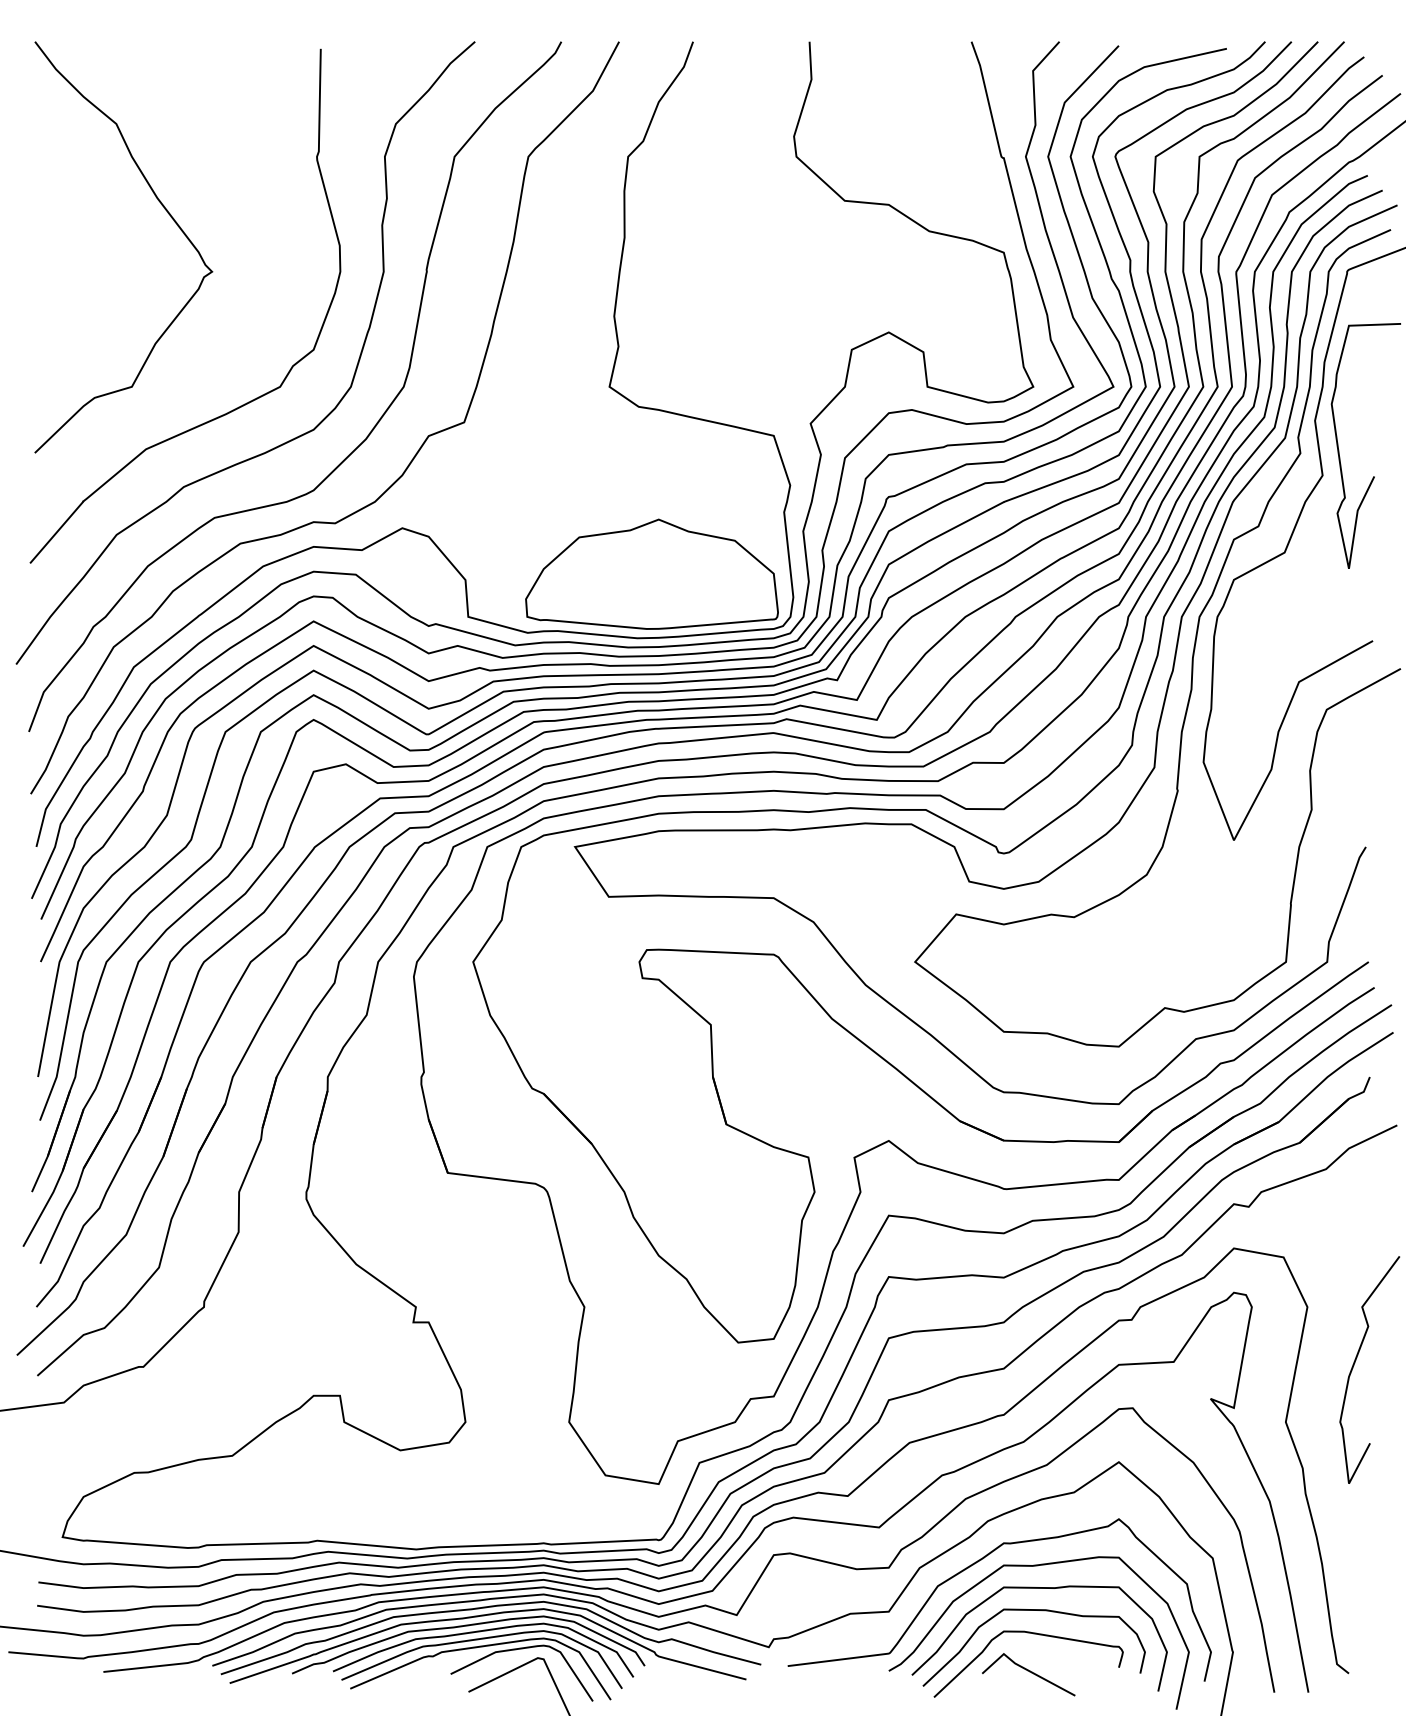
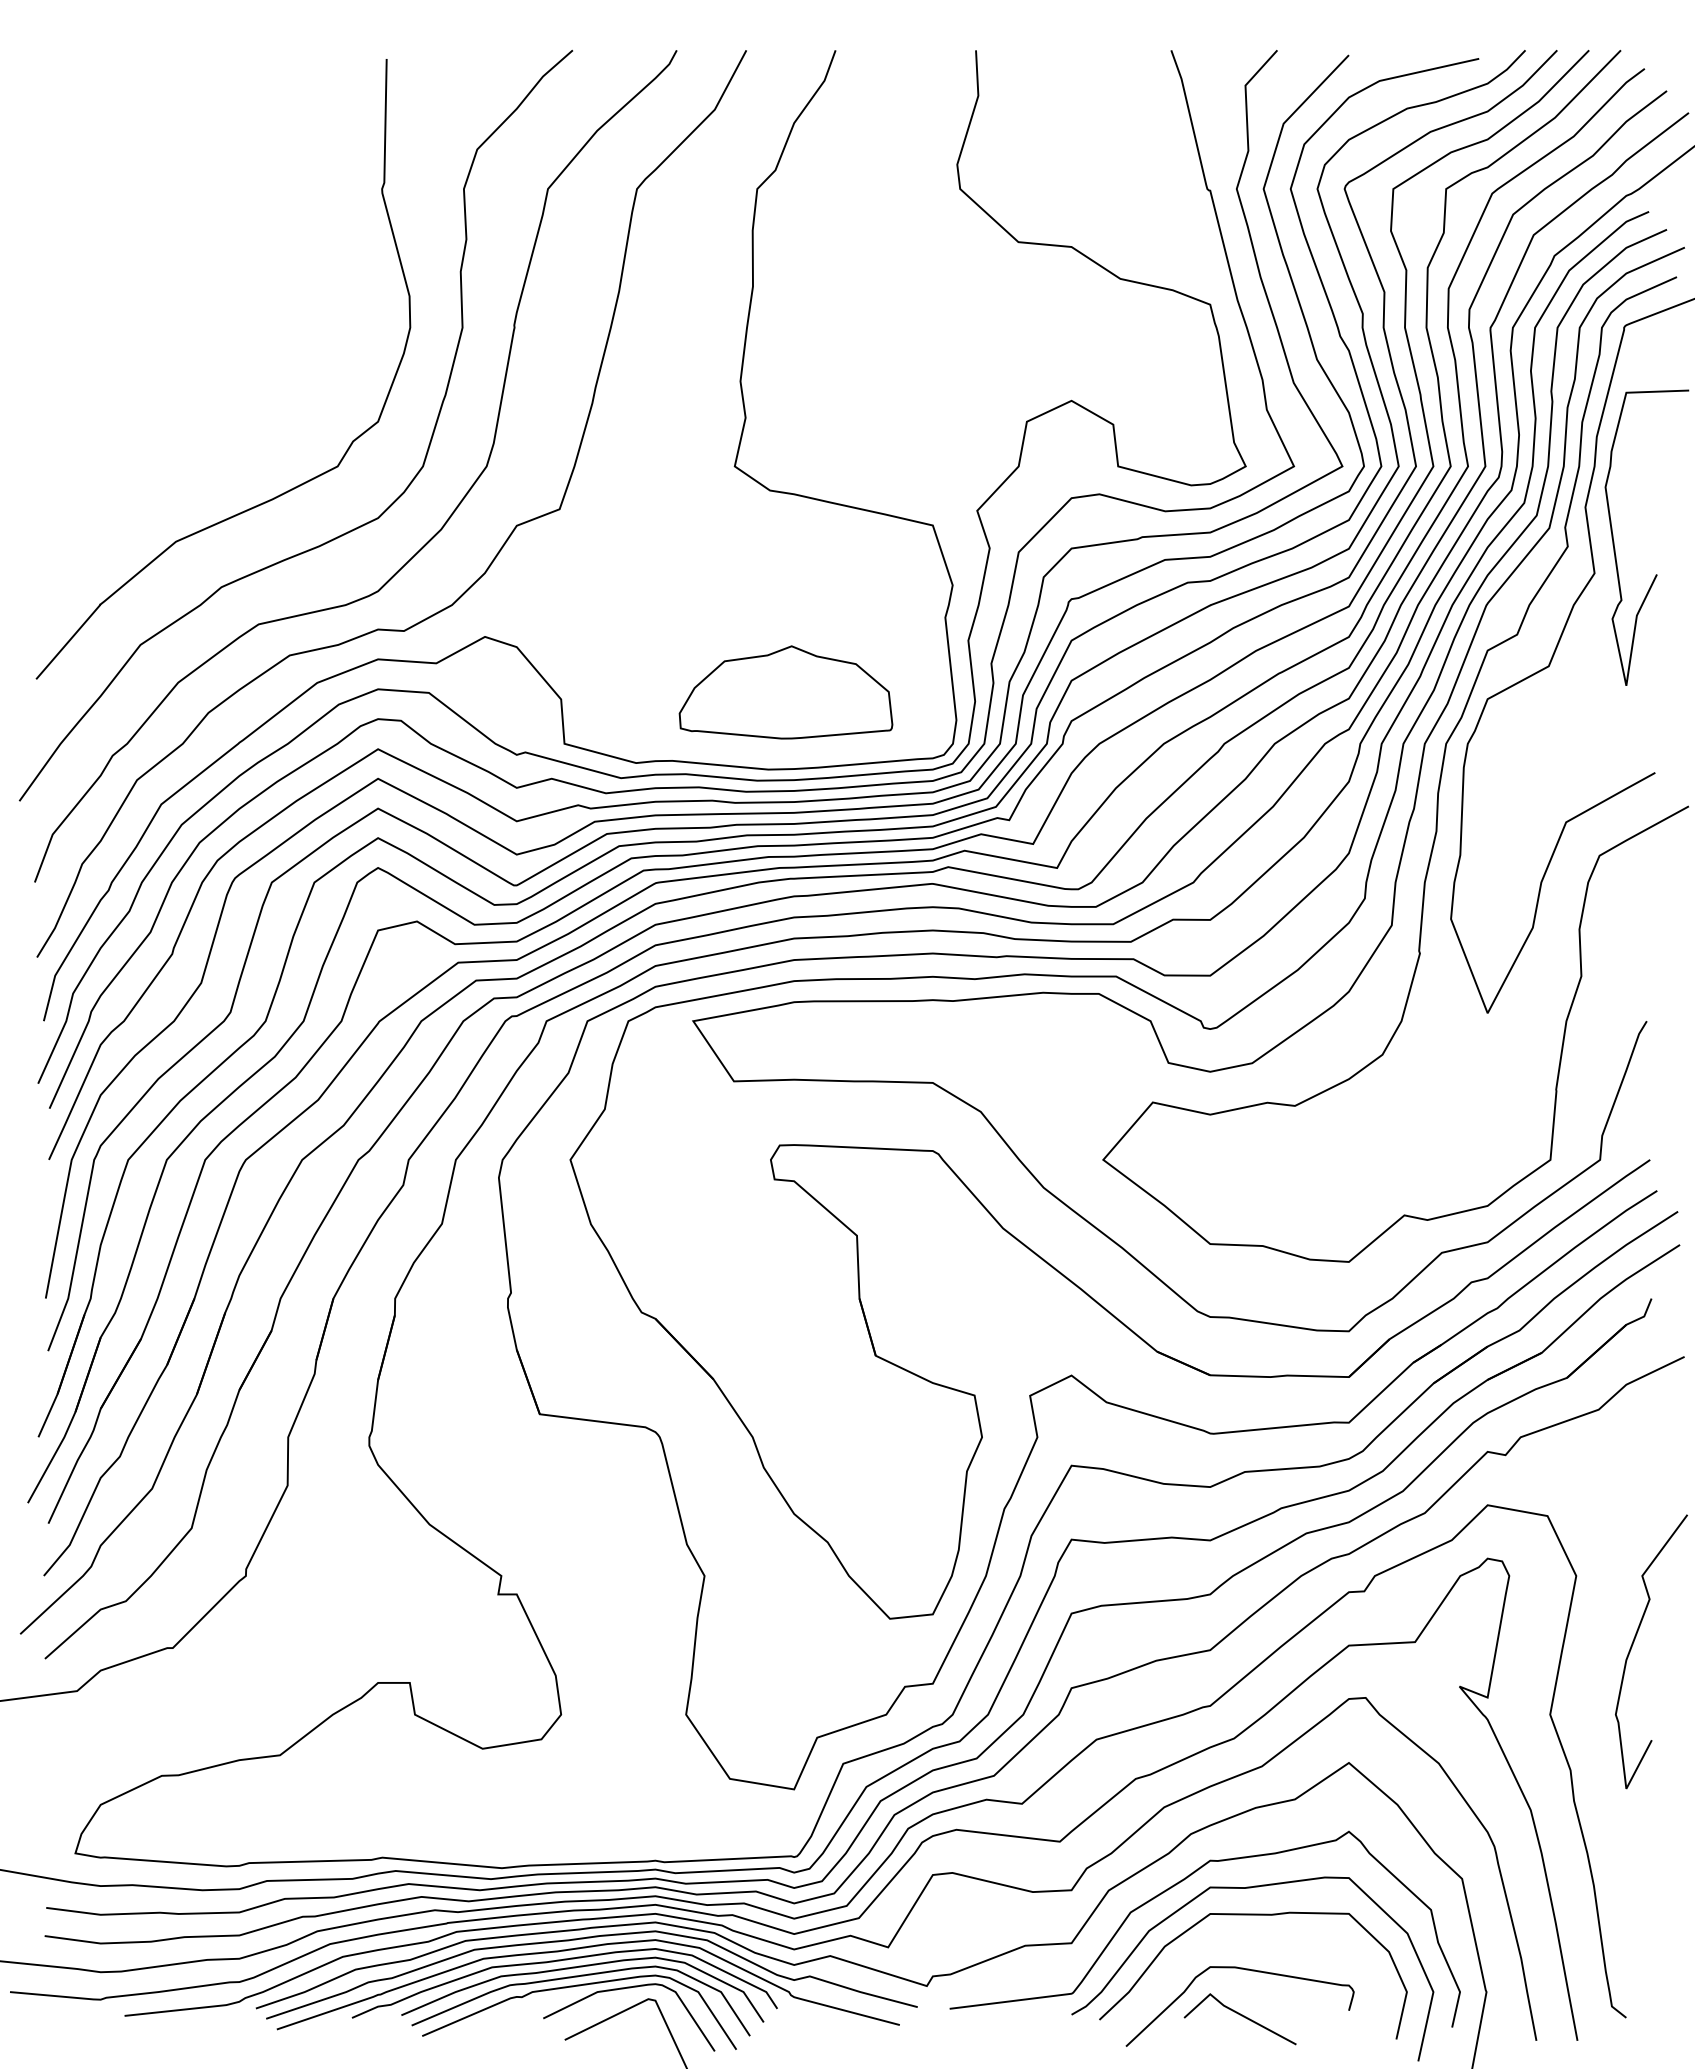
curve: (167, 212) -> (201, 256), removed
part: (651, 574) -> (785, 692), size x0.7
curve: (1033, 1611) -> (1246, 1942), removed

